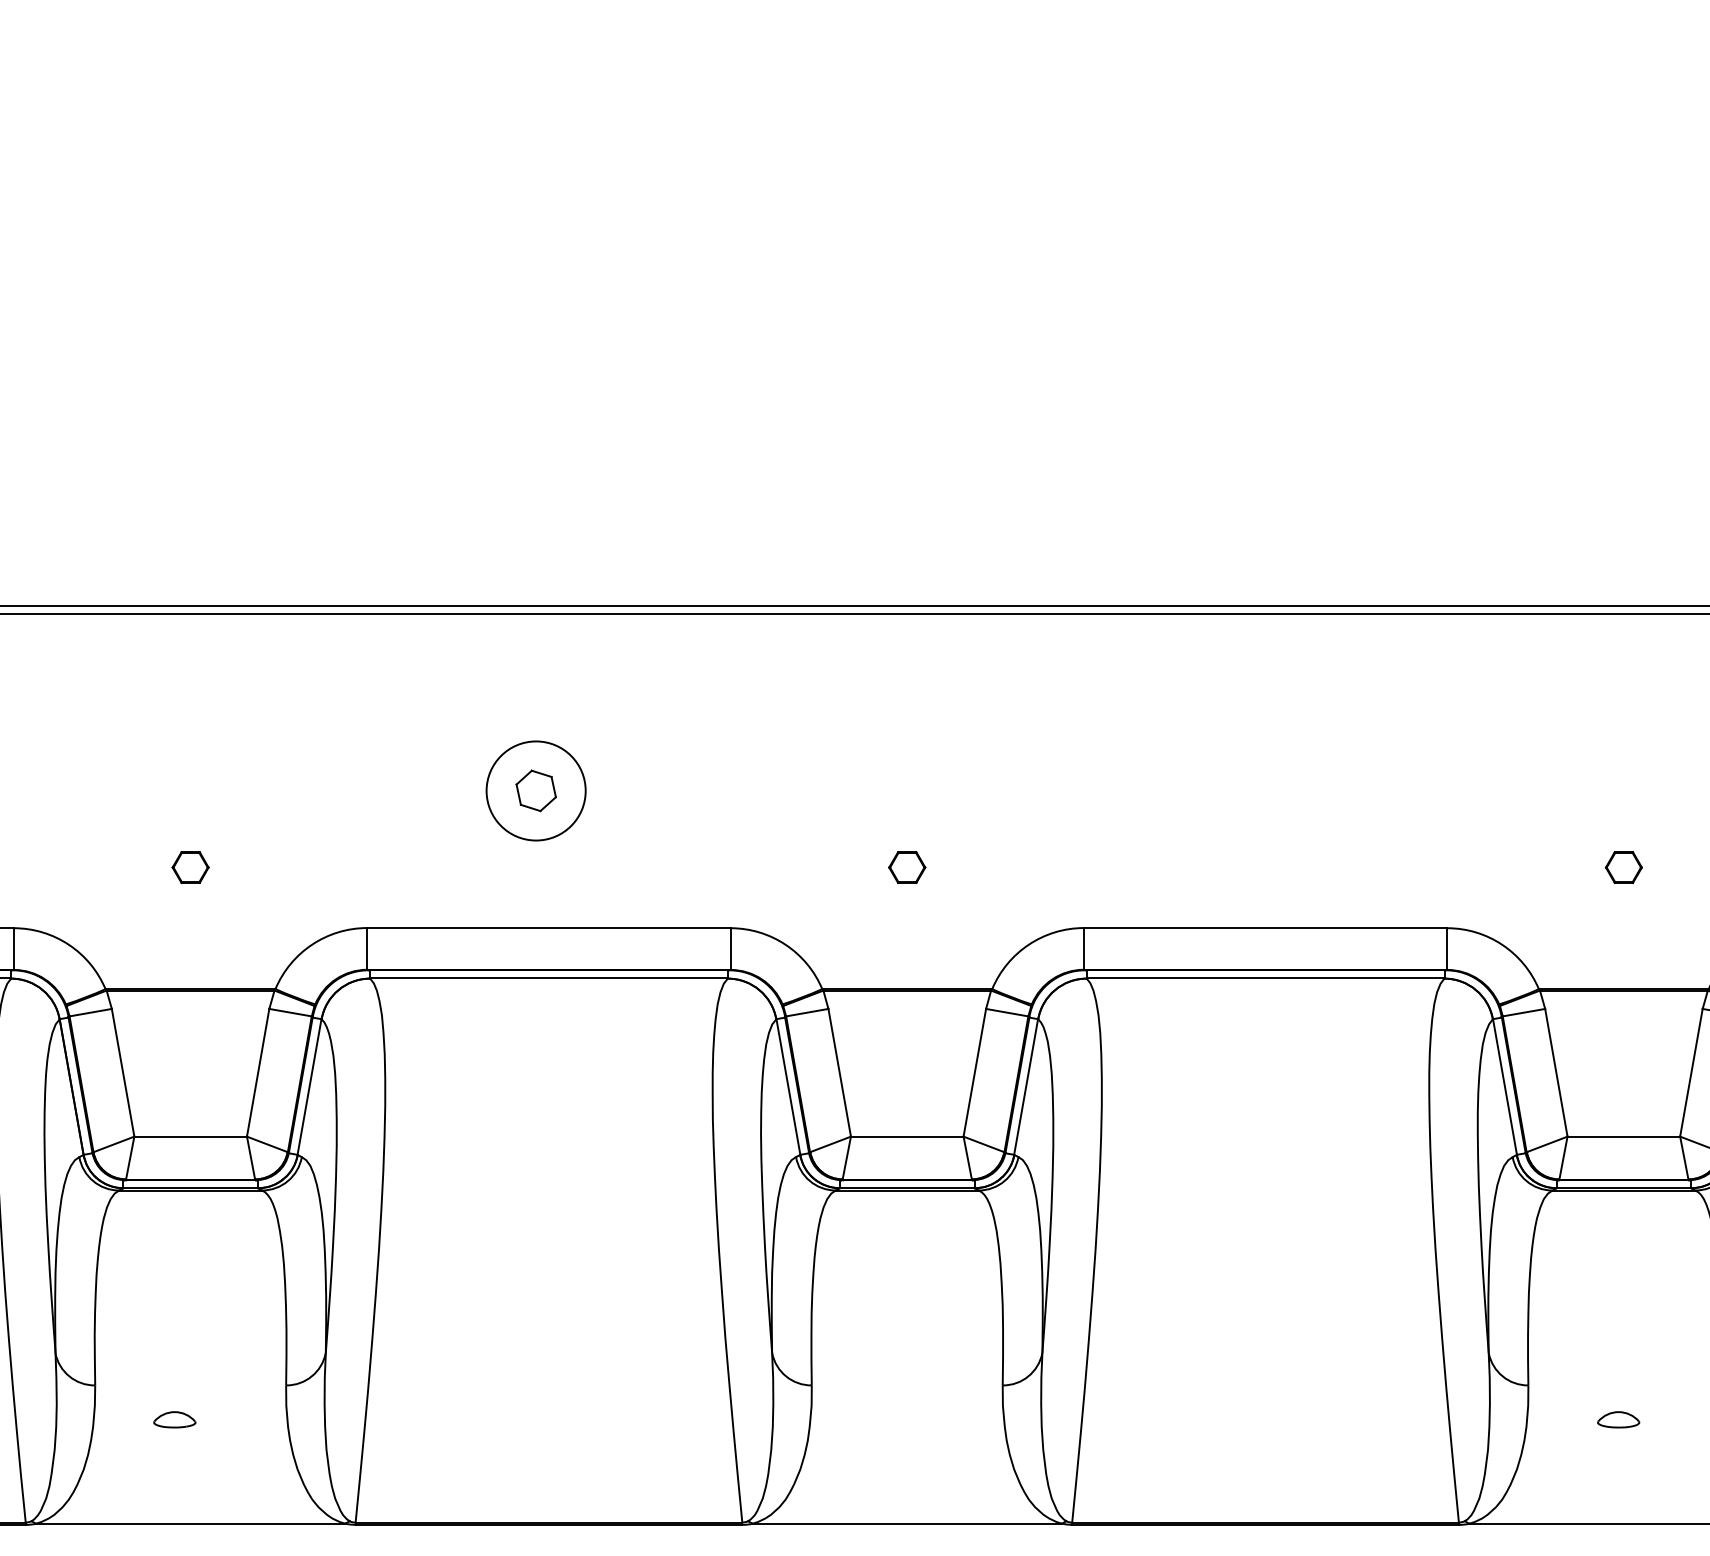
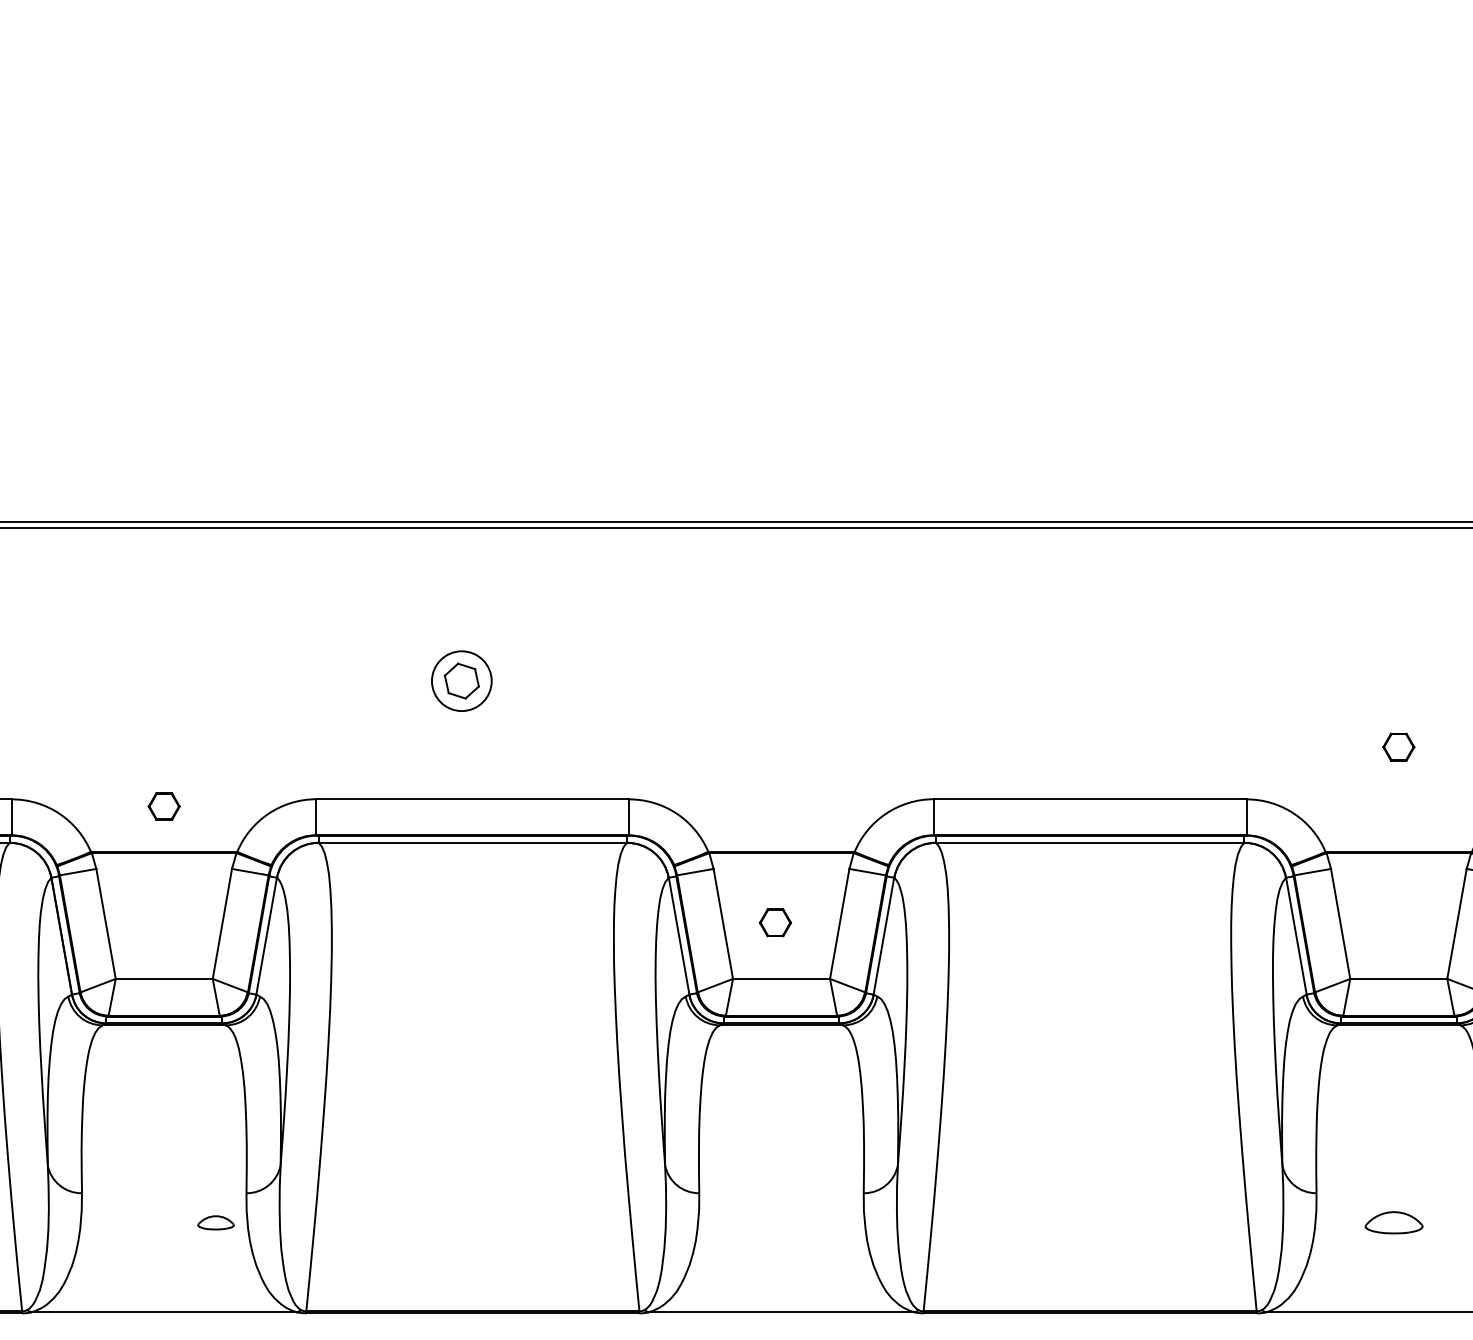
circle: (535, 790) -> (461, 680), size x0.7
part: (190, 867) -> (164, 806), moved
part: (907, 867) -> (775, 922), moved
part: (174, 1419) -> (215, 1222), moved
part: (1618, 1419) -> (1394, 1222), size x1.6

